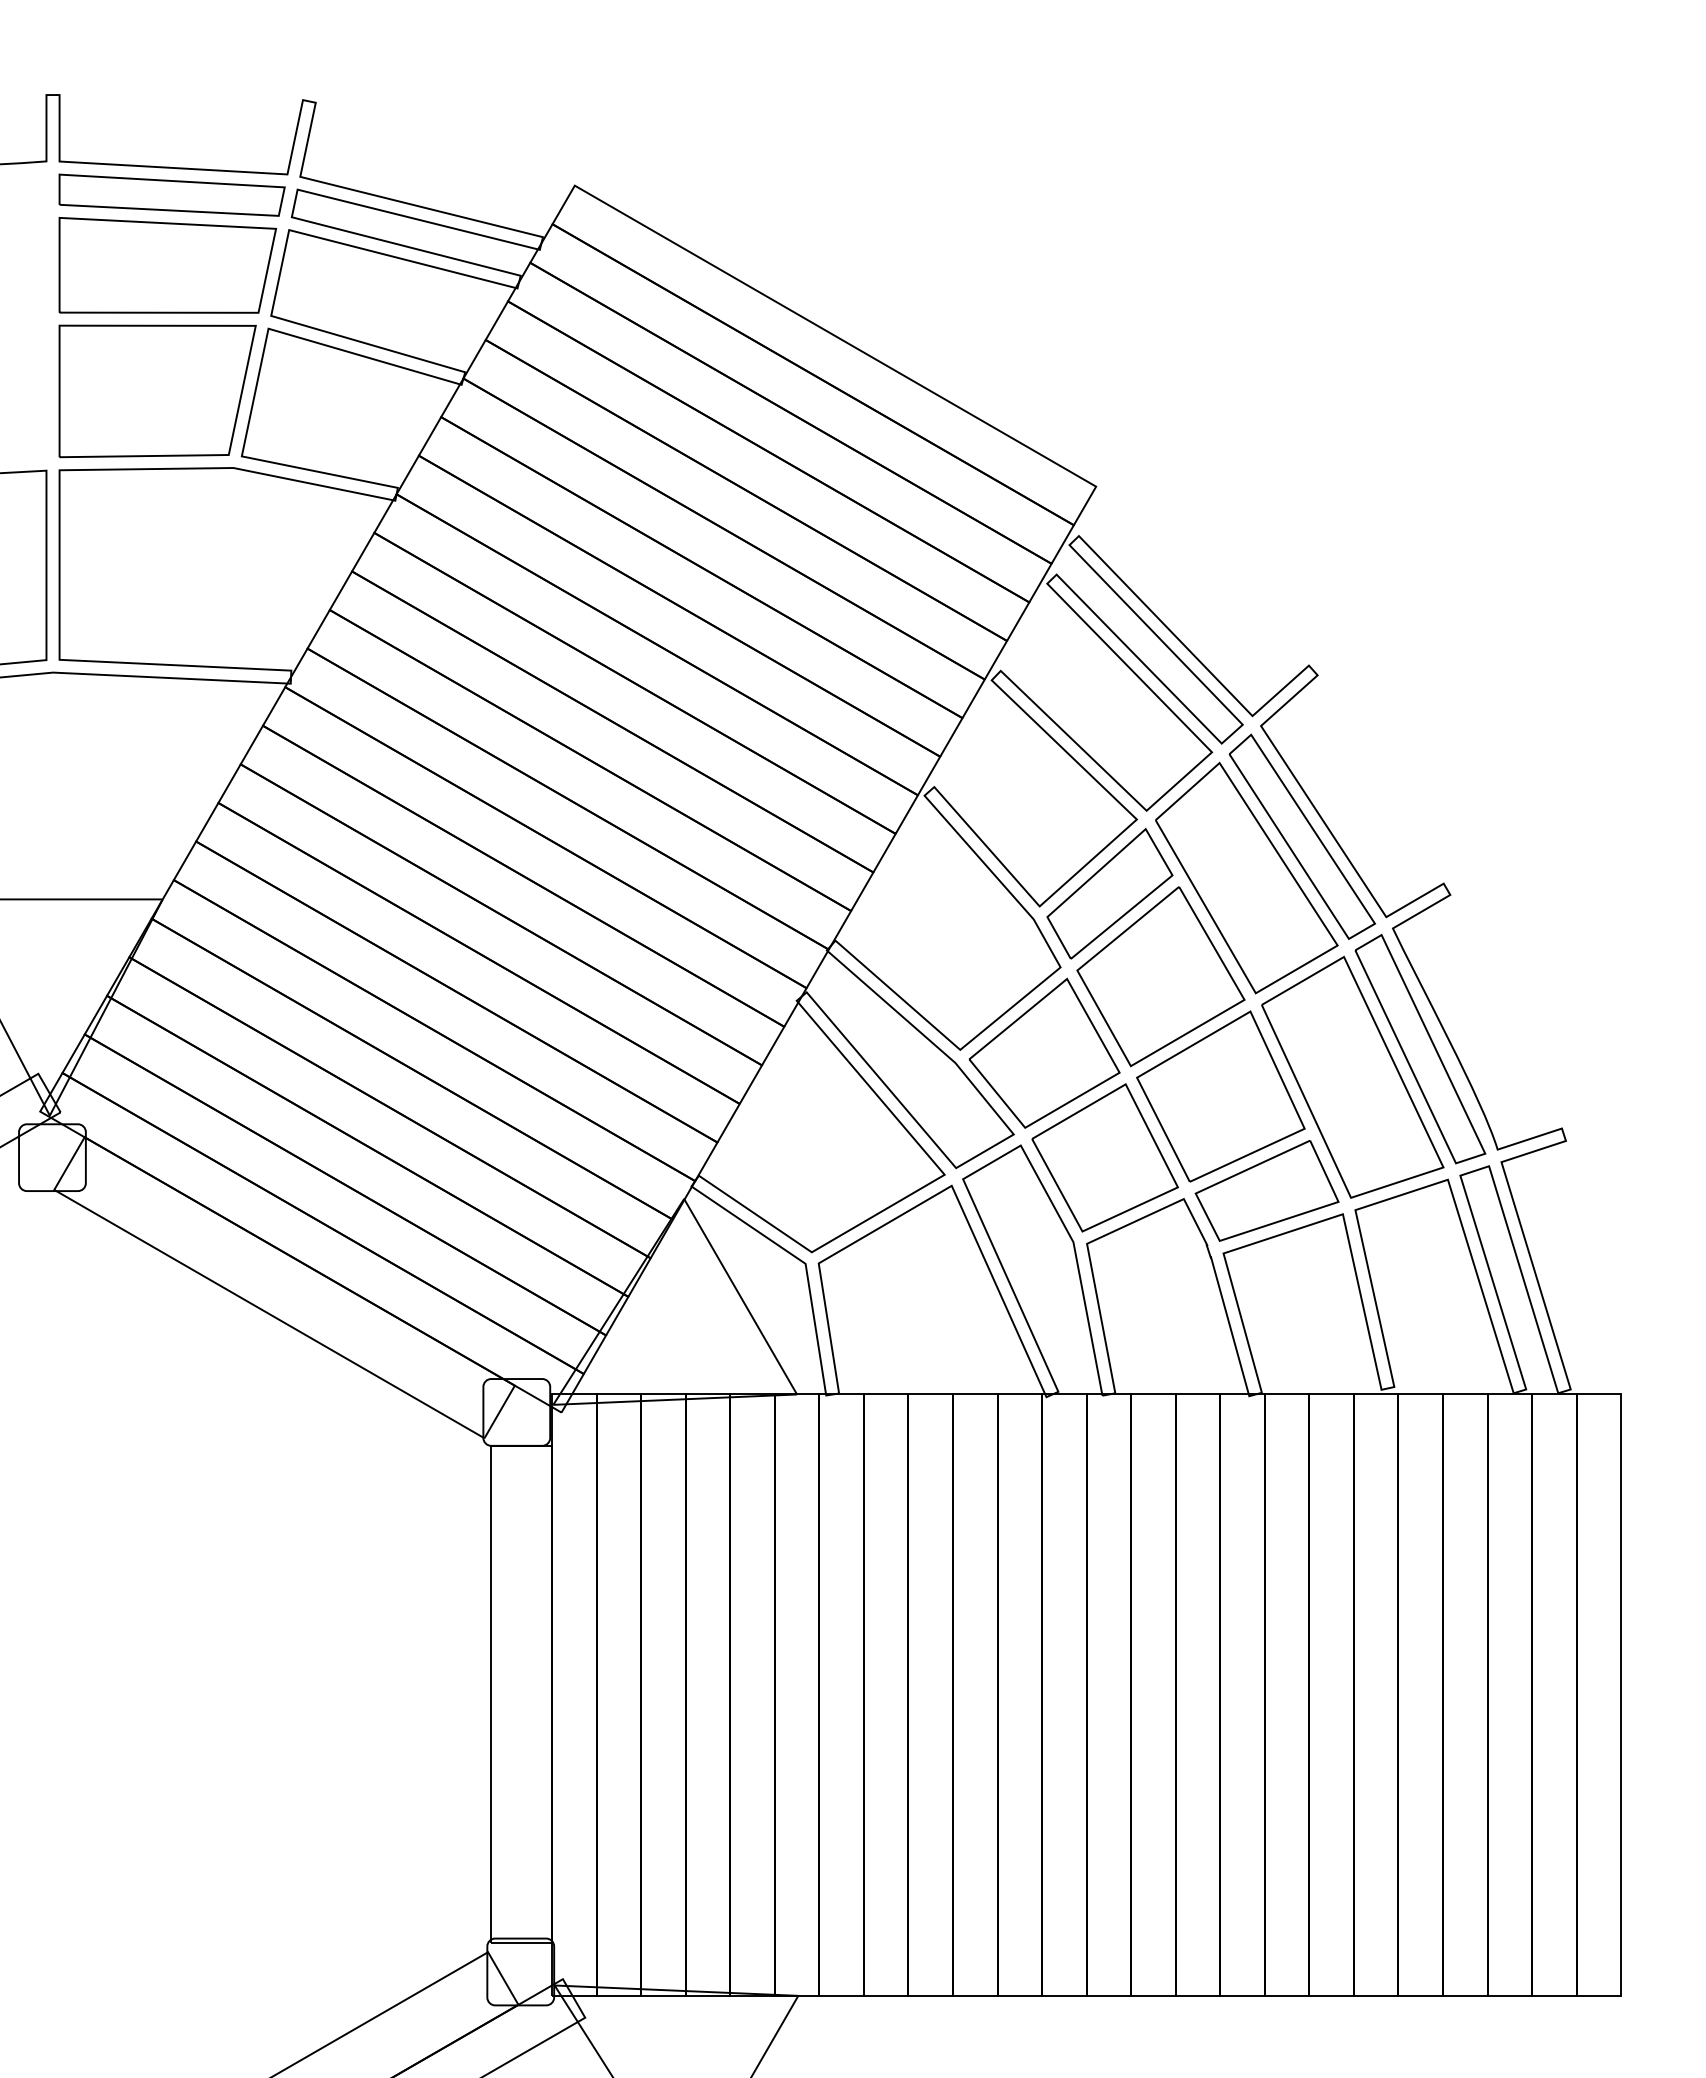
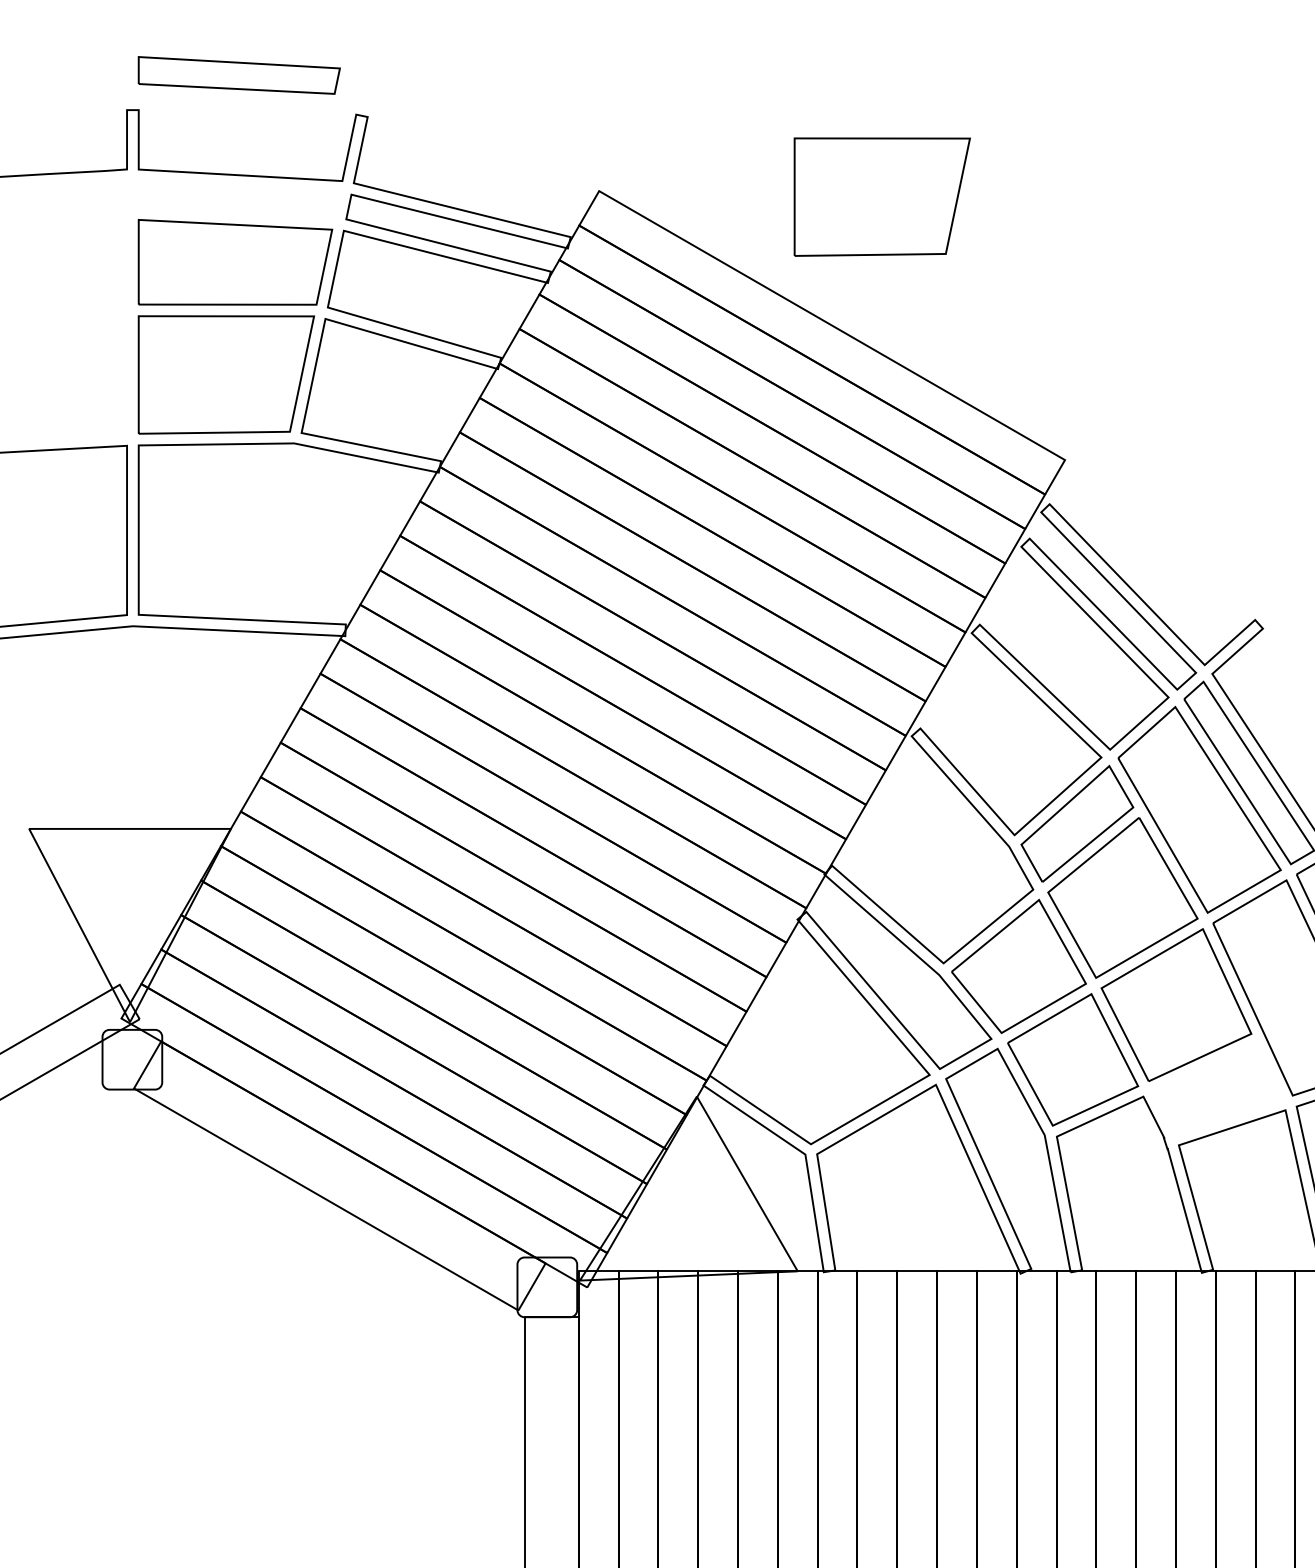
part: (891, 192) -> (882, 197), added
part: (171, 194) -> (238, 74), moved
part: (1266, 1190) -> (1217, 1089), removed

